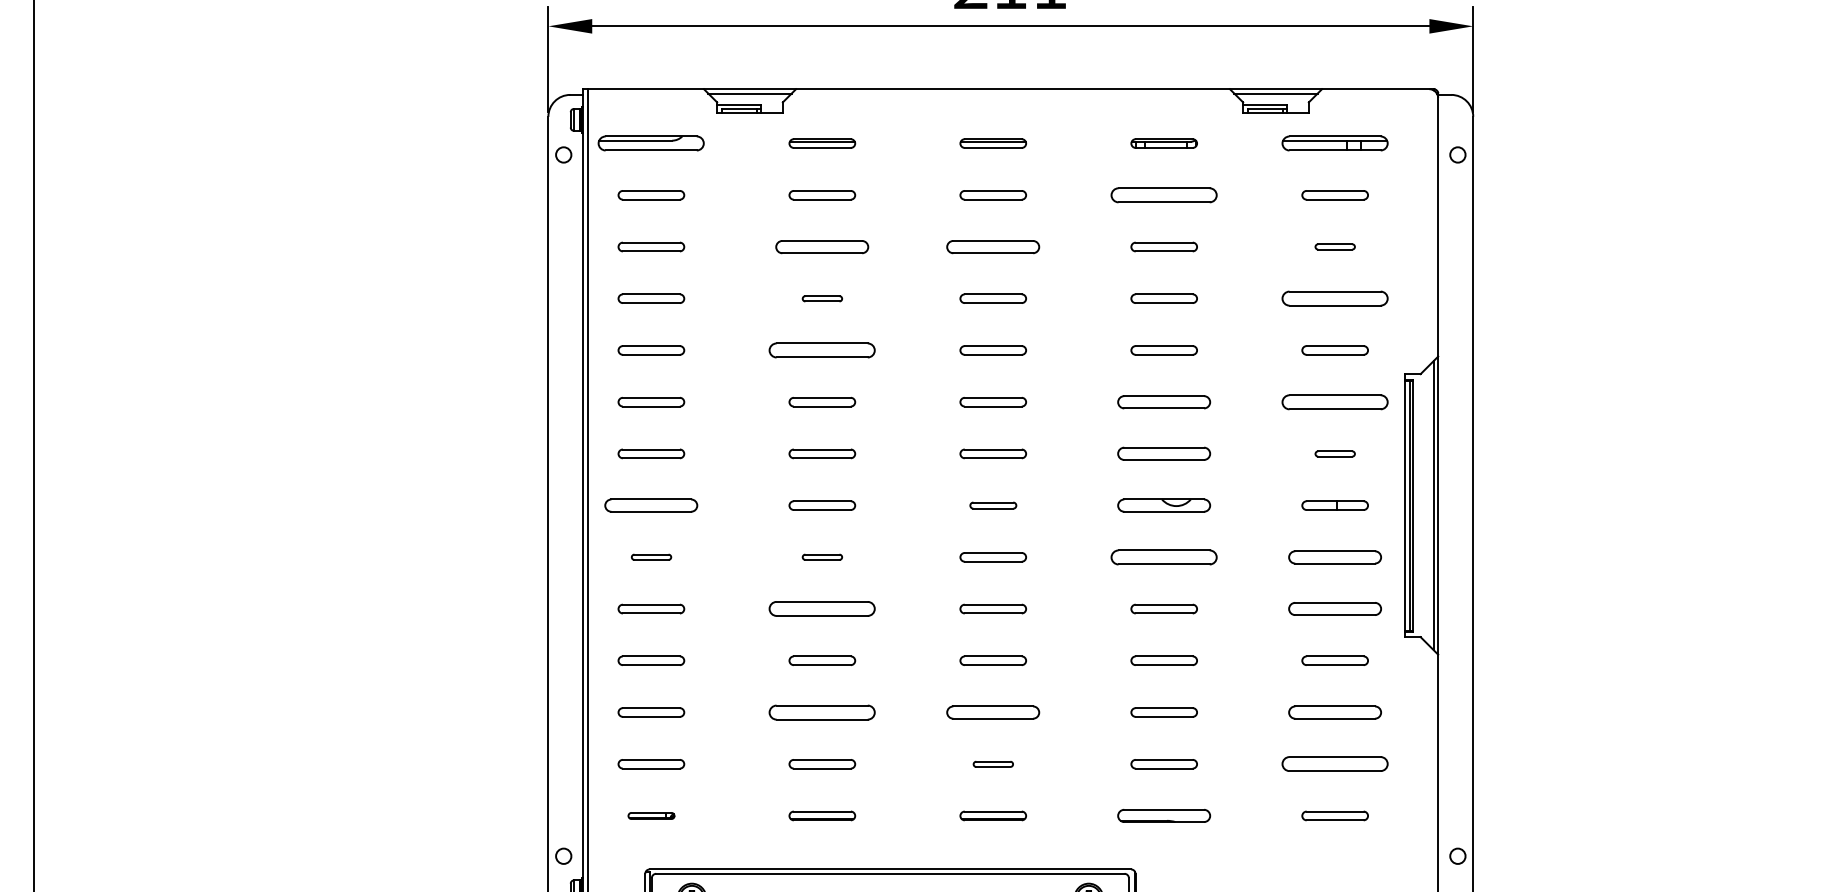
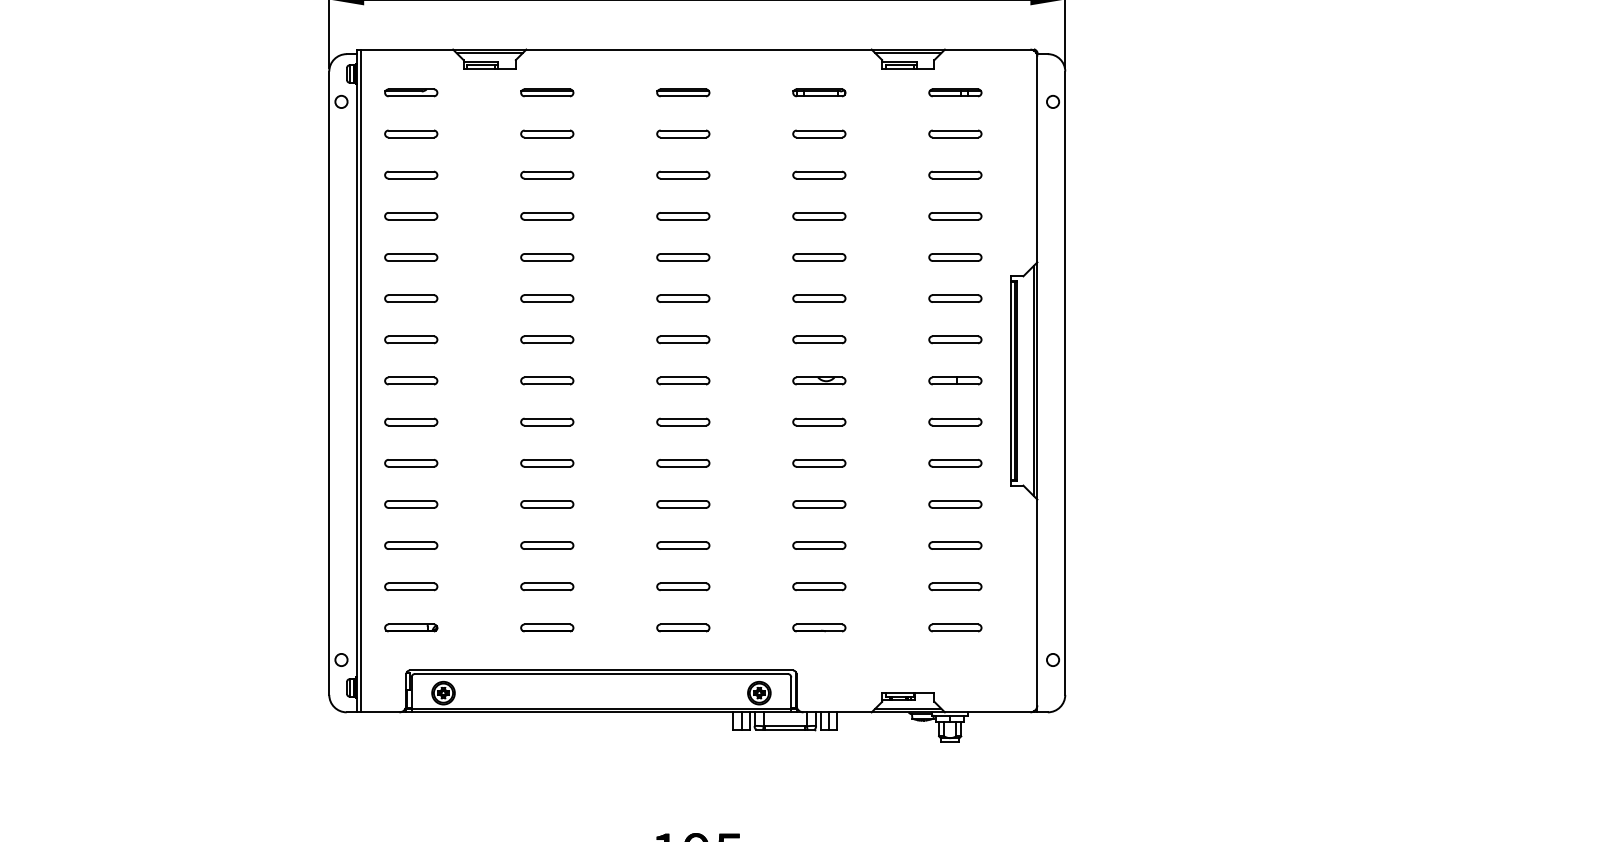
part: (651, 143) -> (411, 92), size x0.62
part: (1335, 143) -> (955, 92), size x0.62
part: (1164, 194) -> (819, 133), size x0.62
part: (822, 246) -> (547, 174), size x0.71
part: (993, 246) -> (683, 174), size x0.71
part: (1335, 246) -> (955, 174), size x1.67
part: (822, 298) -> (547, 216), size x1.67
part: (1335, 298) -> (955, 216), size x0.62
part: (822, 350) -> (547, 257), size x0.62
part: (1164, 401) -> (819, 298), size x0.71
part: (1335, 401) -> (955, 298), size x0.62
part: (1164, 453) -> (819, 339), size x0.71
part: (1335, 453) -> (955, 339), size x1.67
part: (651, 505) -> (411, 380), size x0.71
part: (993, 505) -> (683, 380), size x1.43
part: (1164, 505) -> (819, 380), size x0.71
part: (651, 556) -> (411, 421), size x1.67
part: (822, 556) -> (547, 421), size x1.67
part: (1164, 556) -> (819, 421), size x0.62
part: (1335, 556) -> (955, 421), size x0.71
part: (822, 609) -> (547, 463), size x0.62
part: (1335, 609) -> (955, 463), size x0.71
part: (822, 712) -> (547, 545), size x0.62
part: (993, 712) -> (683, 545), size x0.71
part: (1335, 712) -> (955, 545), size x0.71
part: (993, 763) -> (683, 586), size x1.67
part: (1335, 763) -> (955, 586), size x0.62
part: (651, 815) -> (411, 627), size x1.43
part: (1164, 815) -> (819, 627), size x0.71

